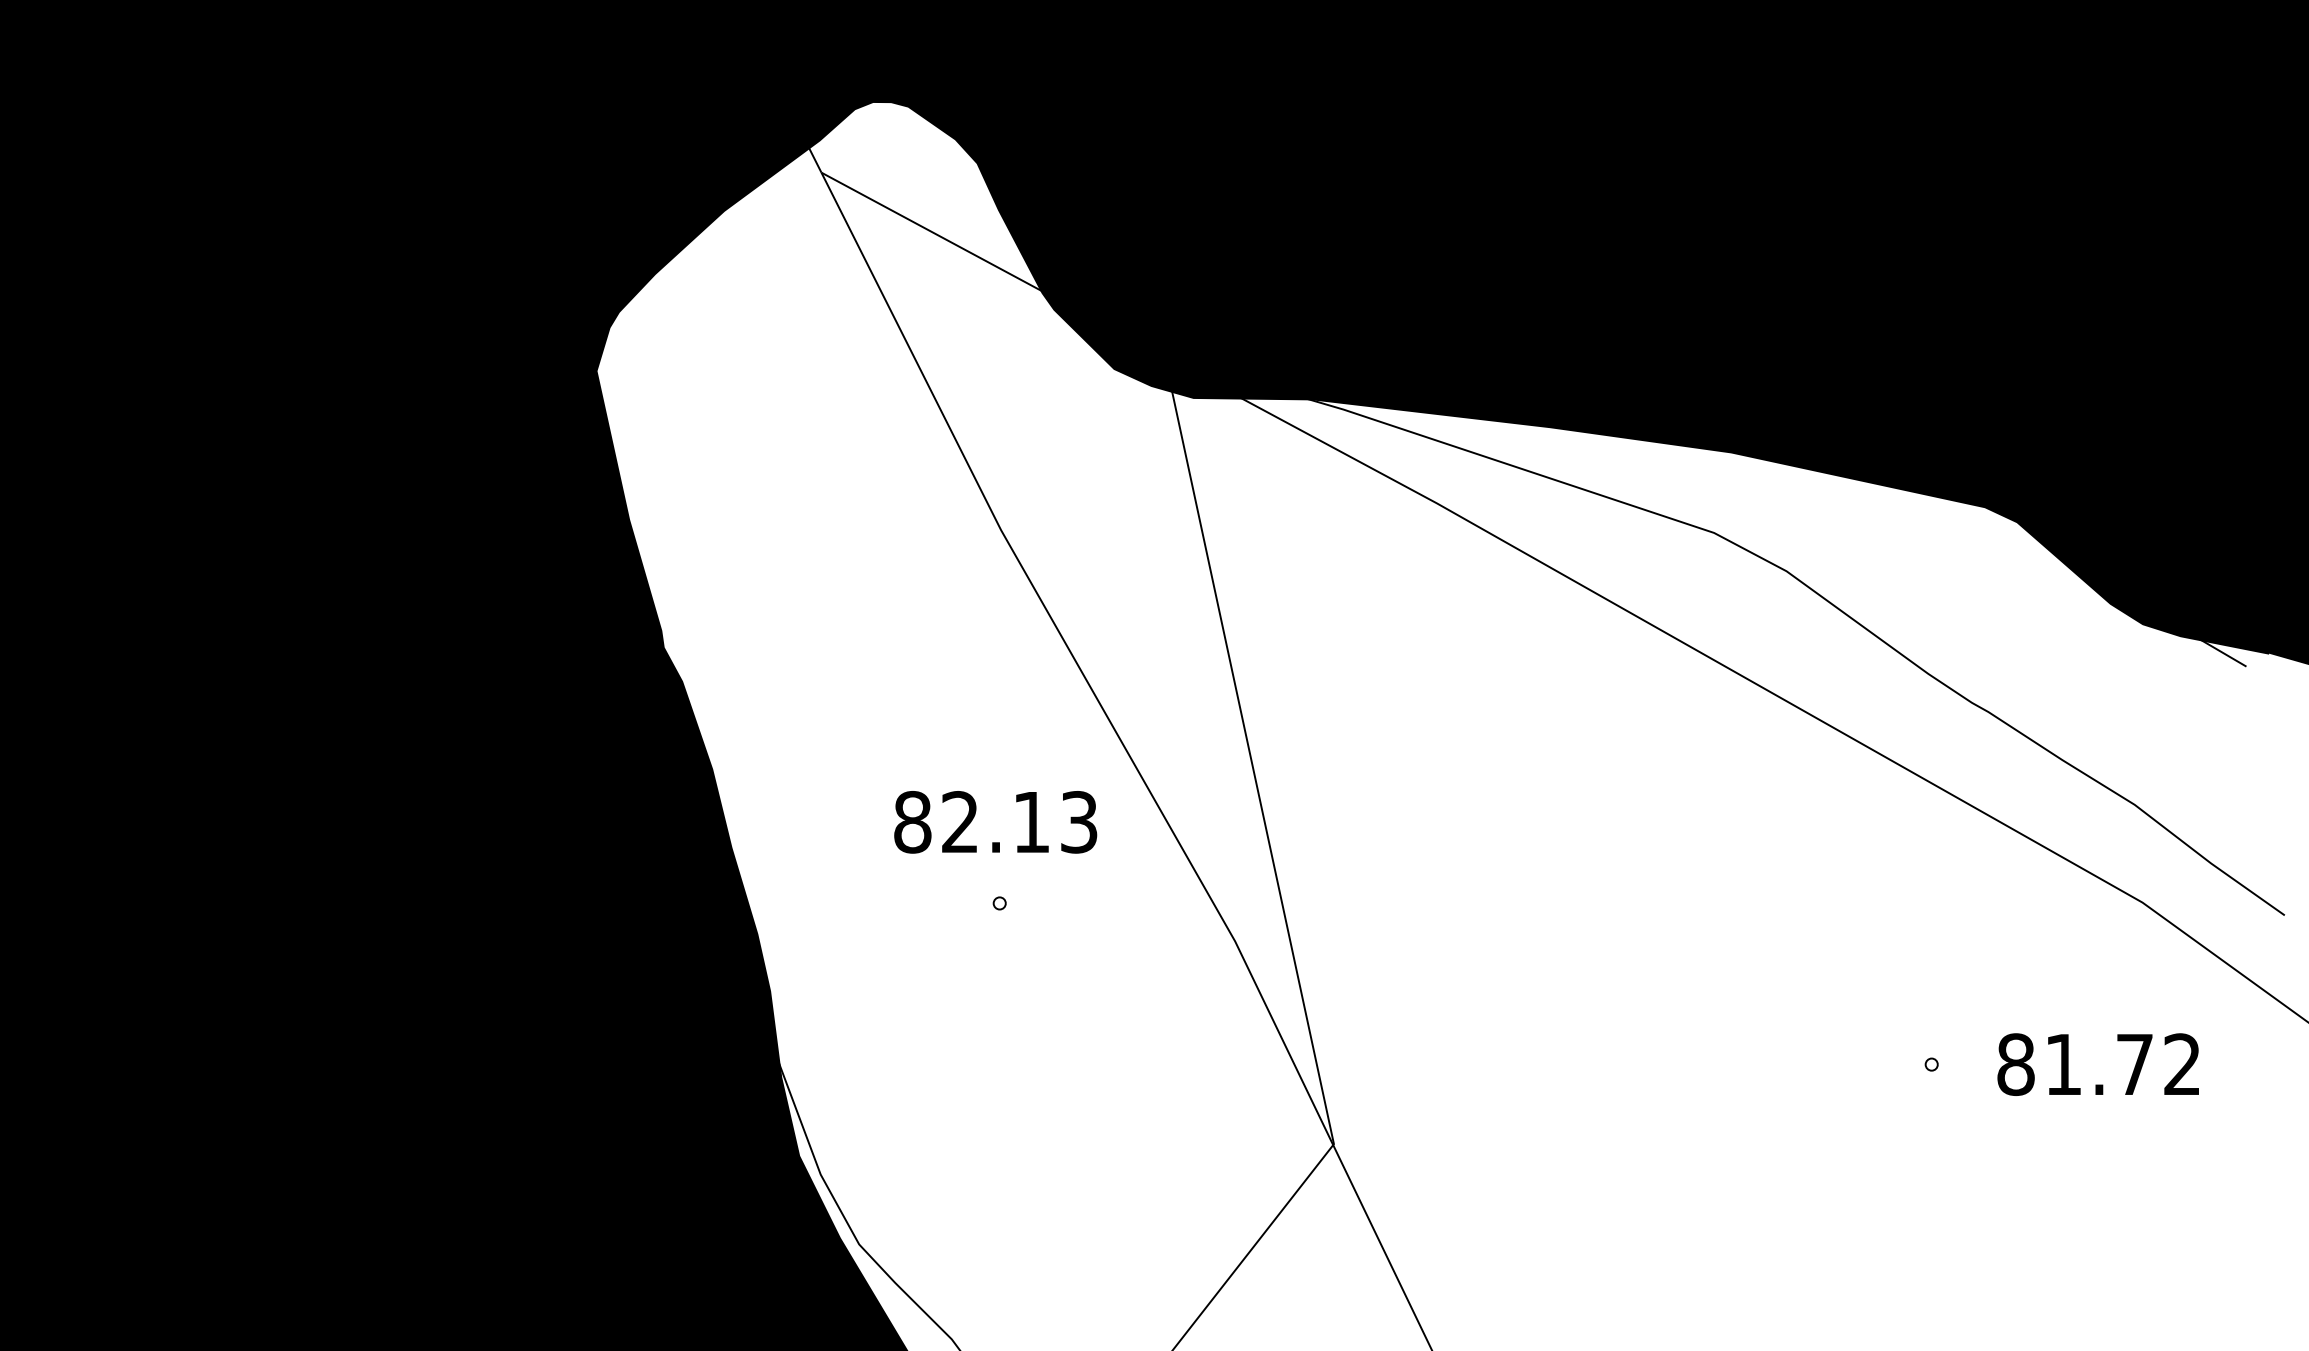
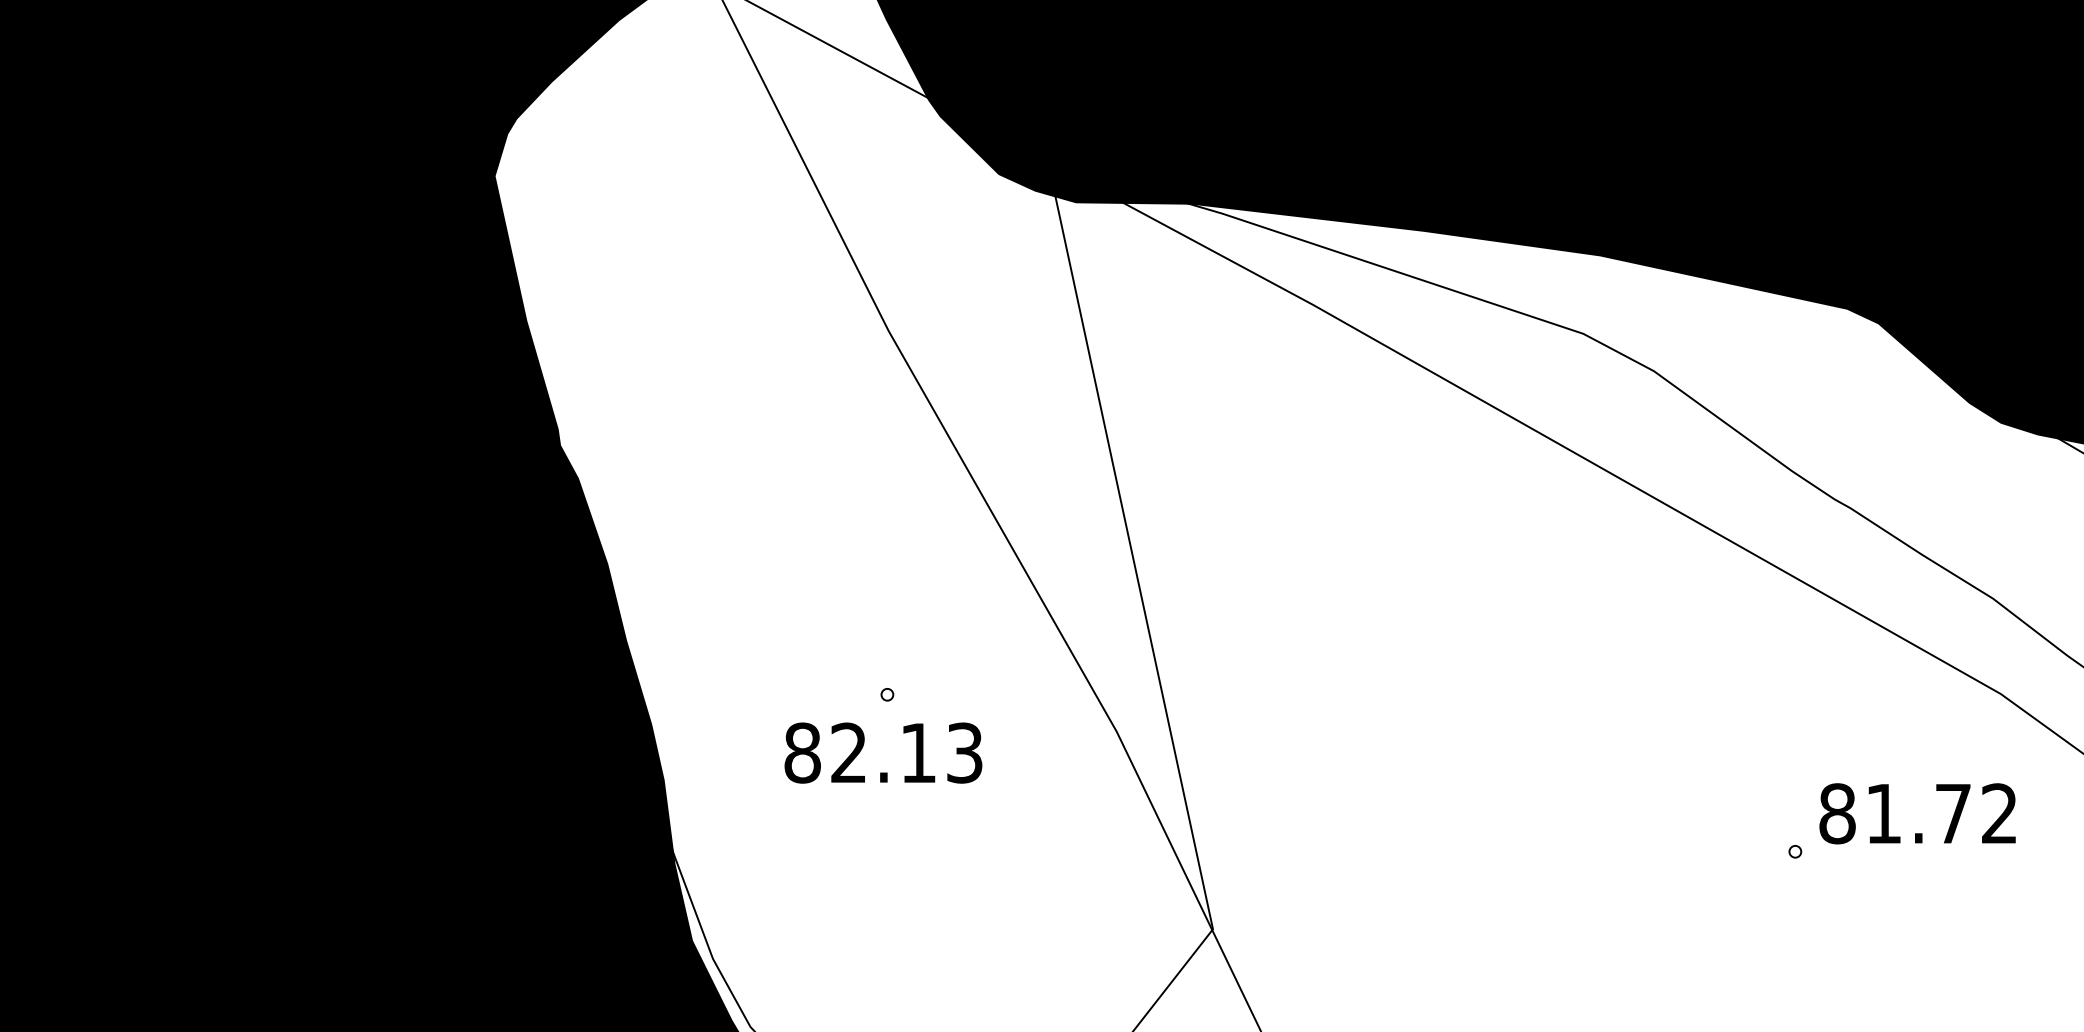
text: (995, 822) -> (883, 753), moved
text: (2097, 1064) -> (1916, 813), moved

